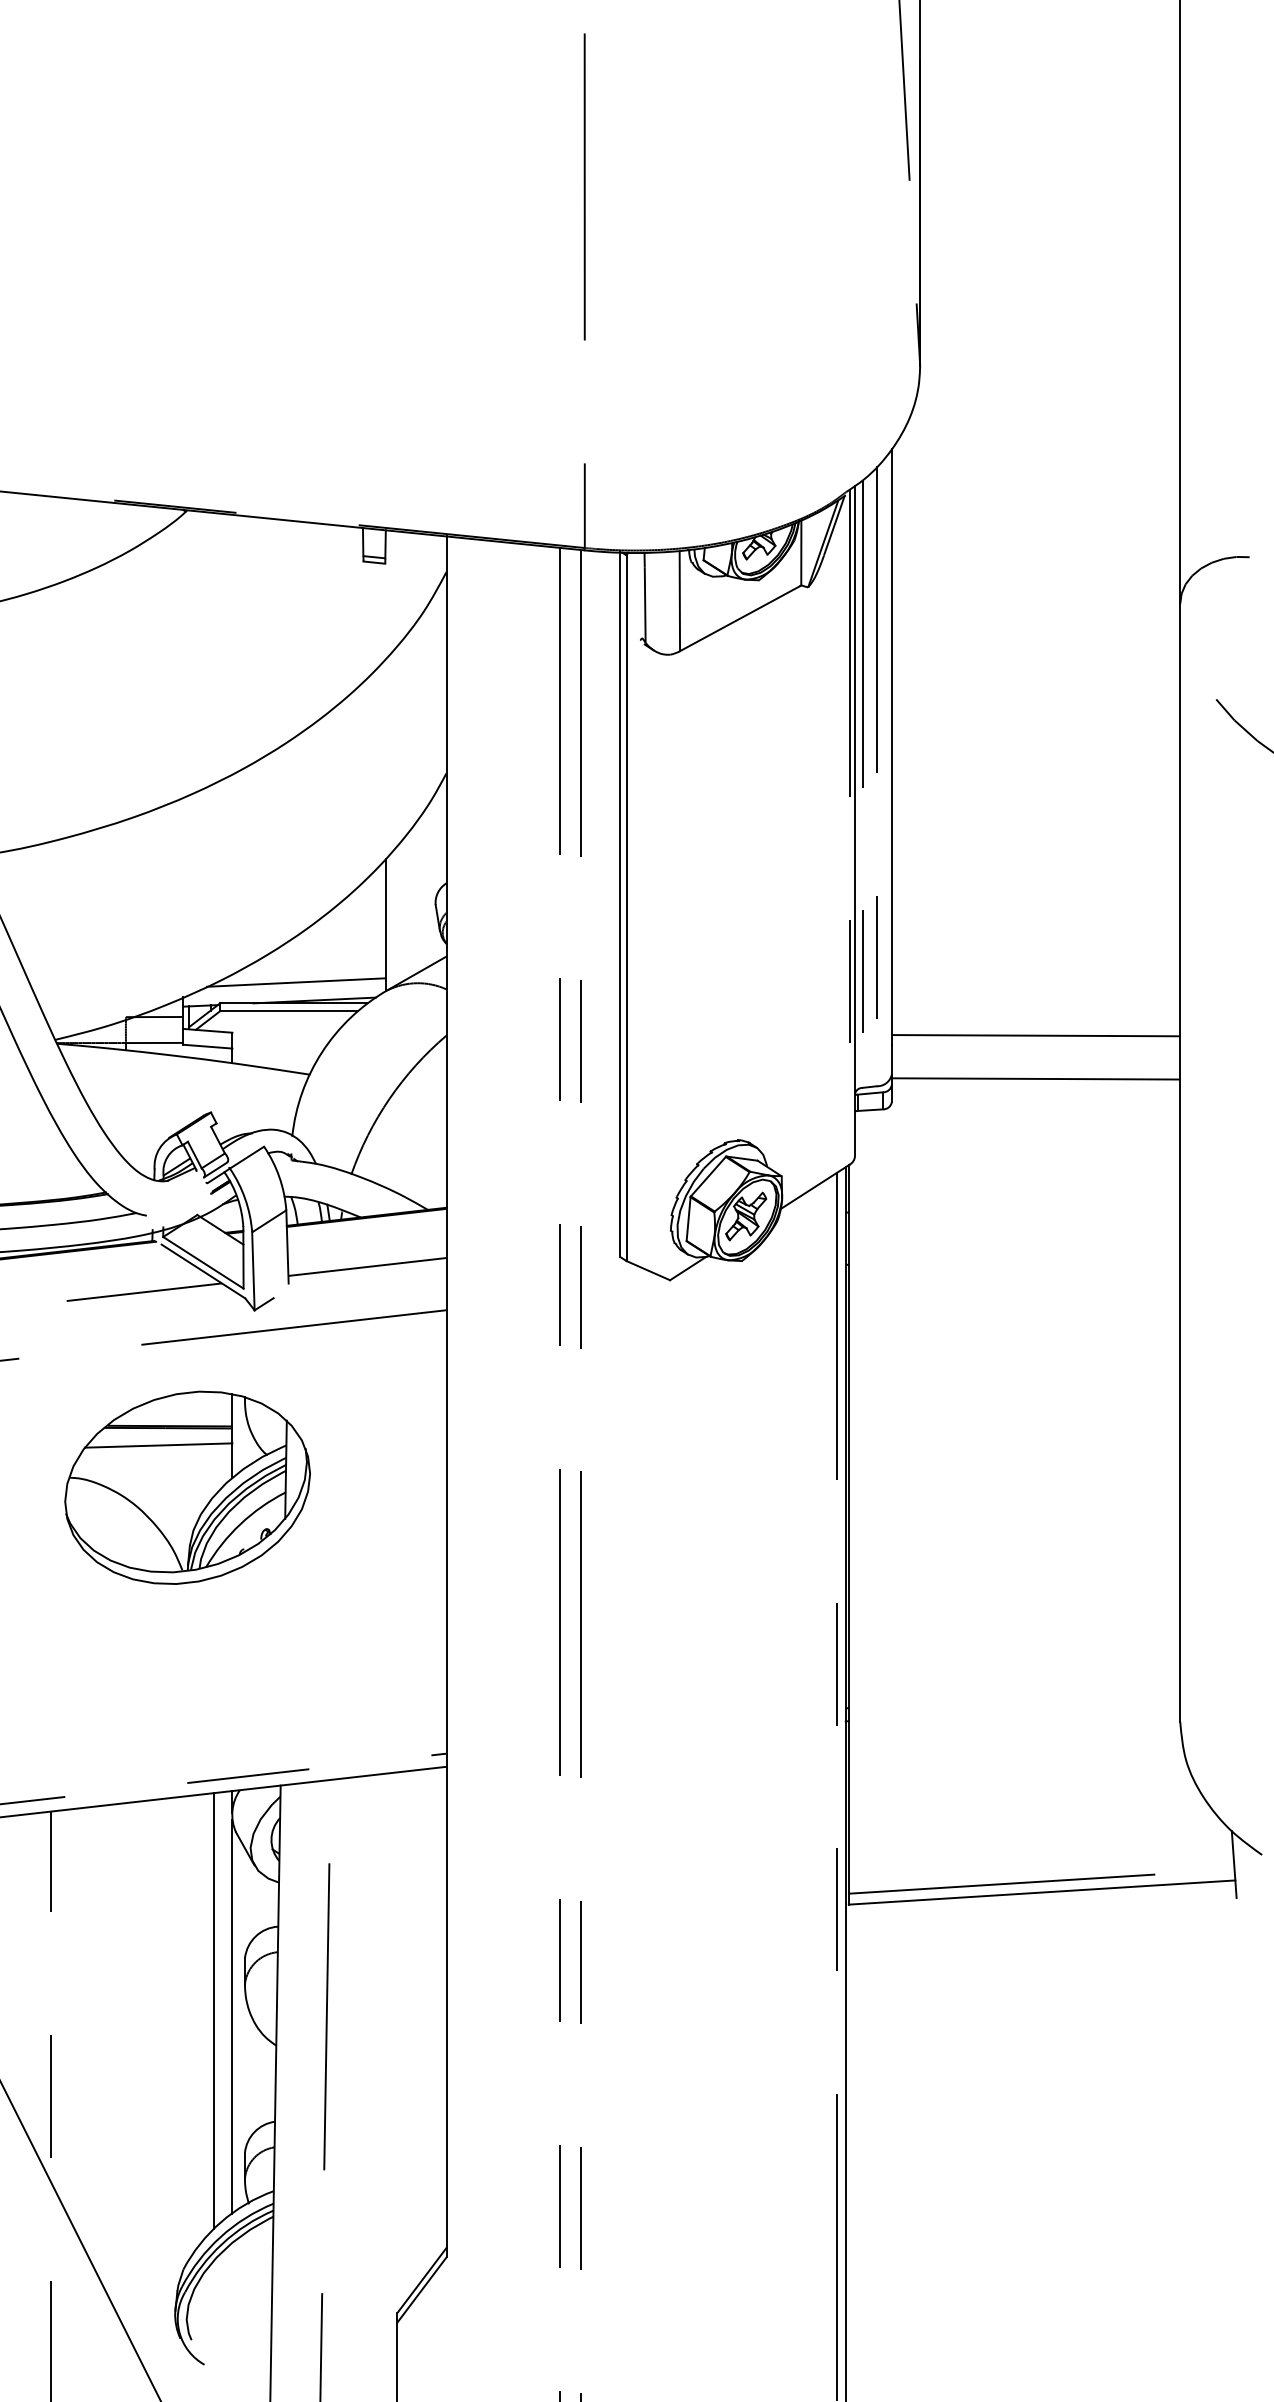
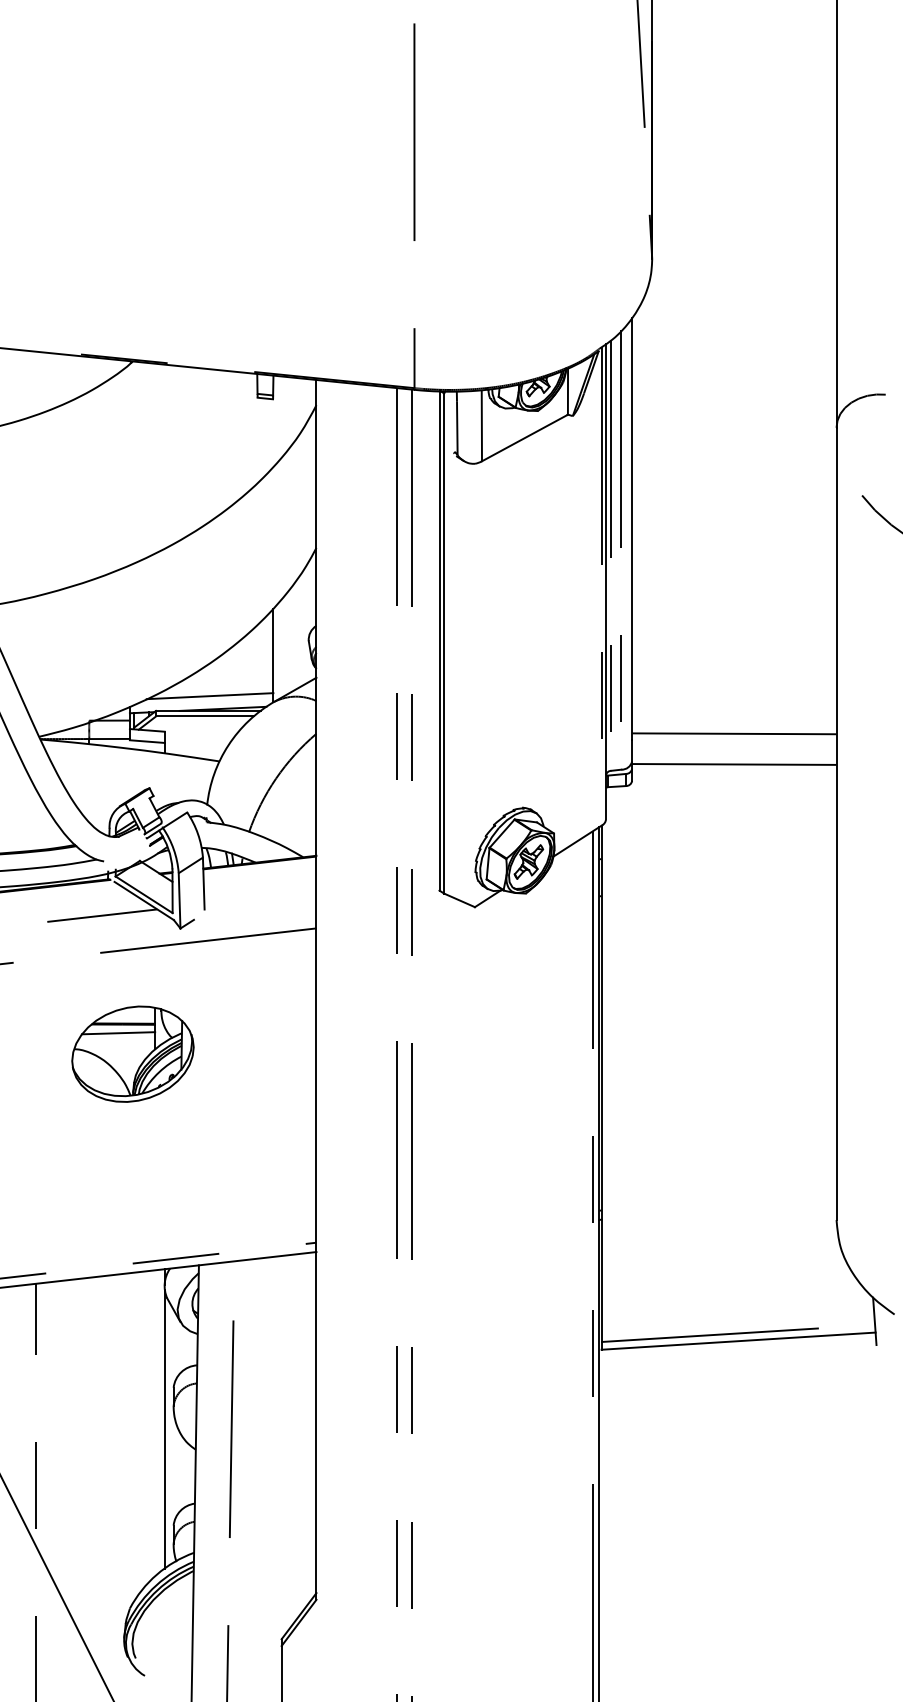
line: (367, 1266) -> (260, 897), removed
part: (187, 1487) -> (132, 1054), size x0.7
line: (213, 2010) -> (151, 1424), removed

